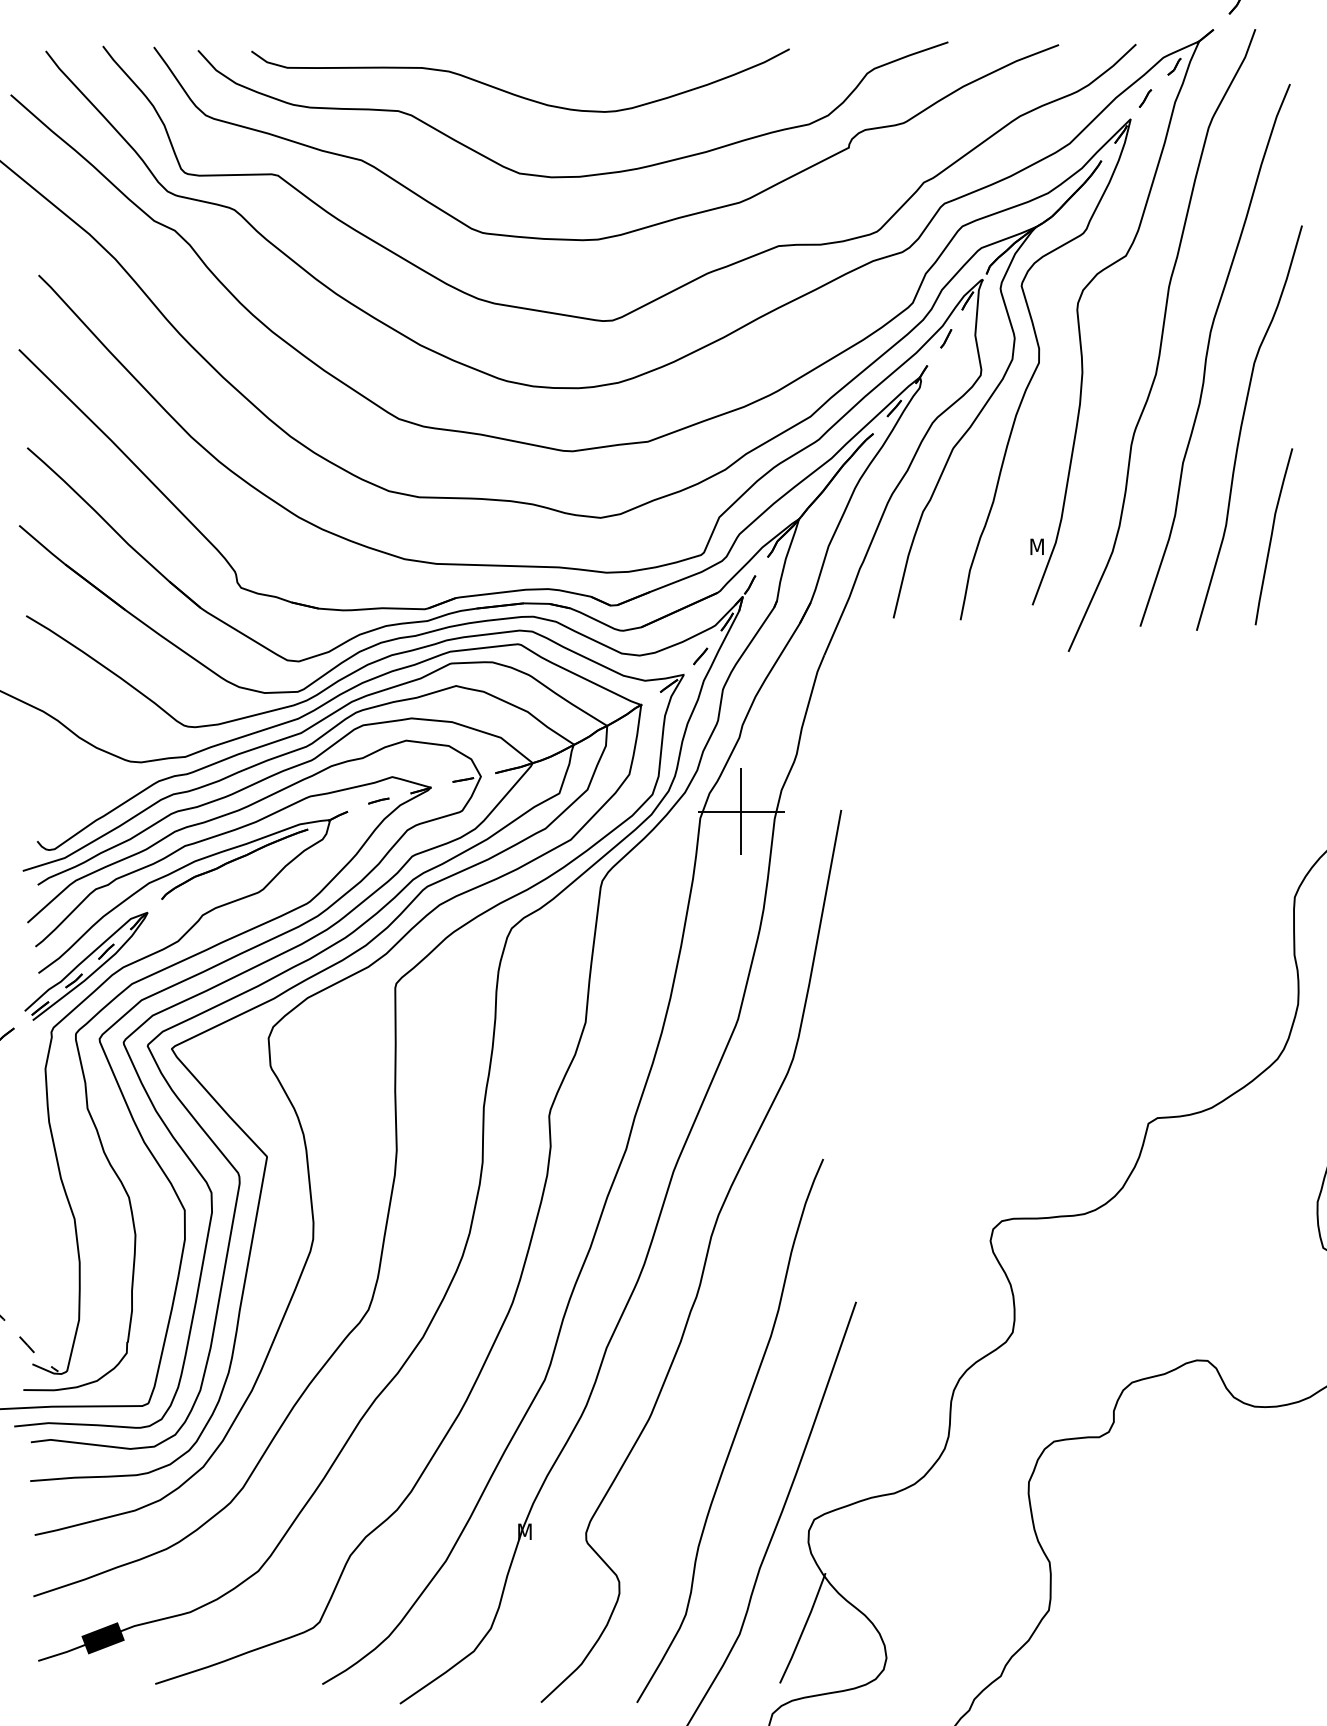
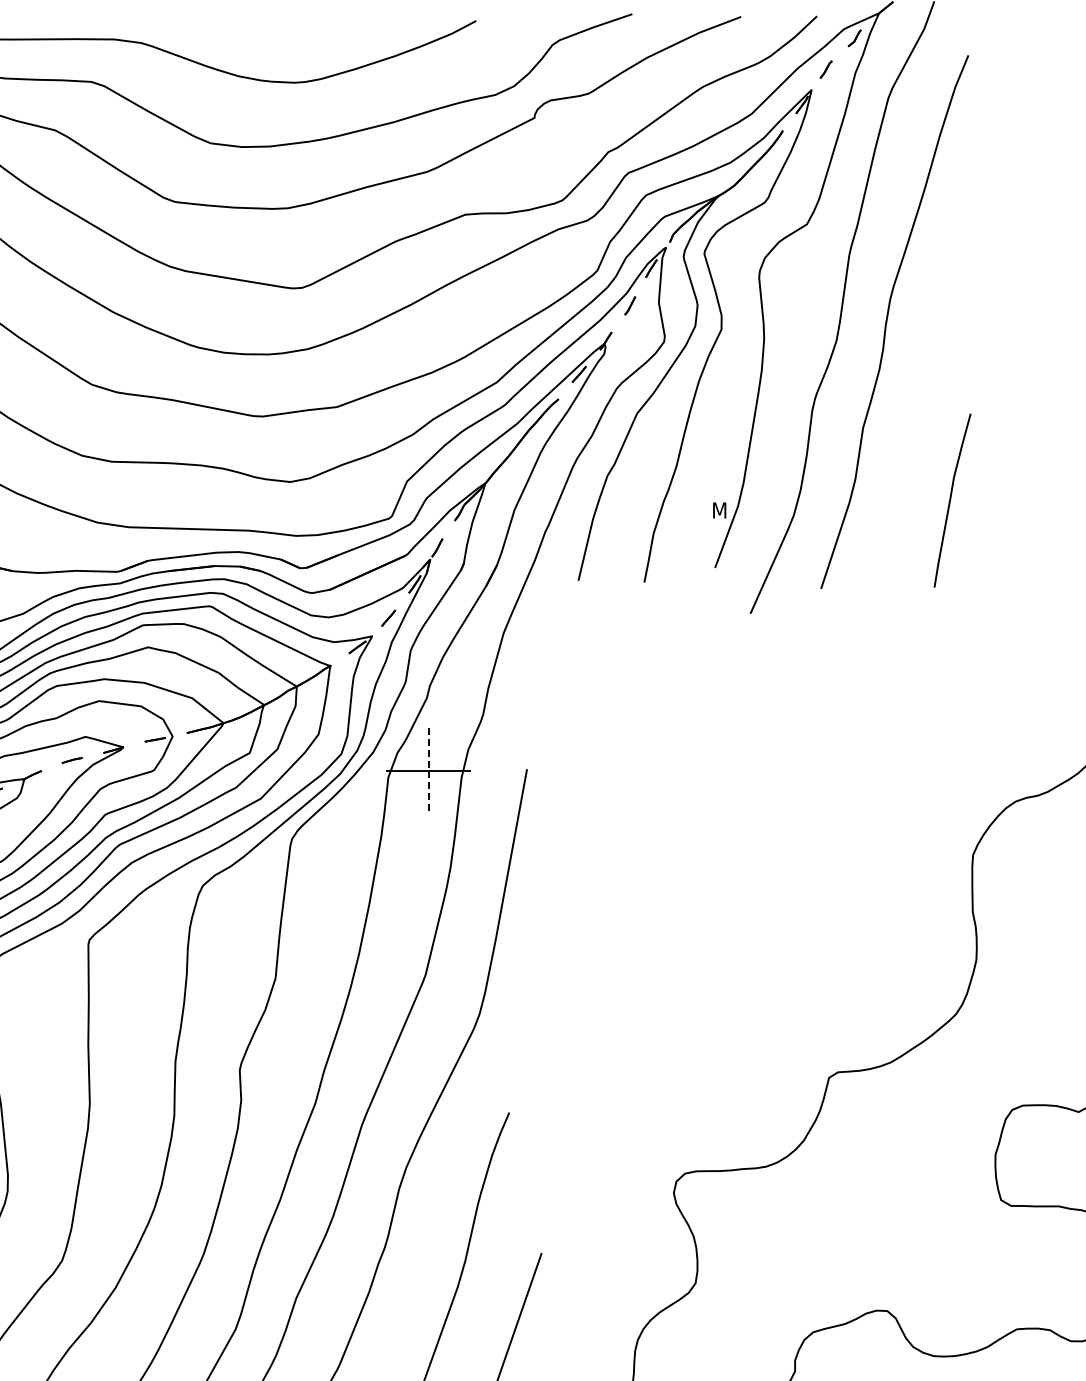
curve: (1242, 426) -> (921, 392), removed
line: (741, 811) -> (428, 770), solid -> dashed

